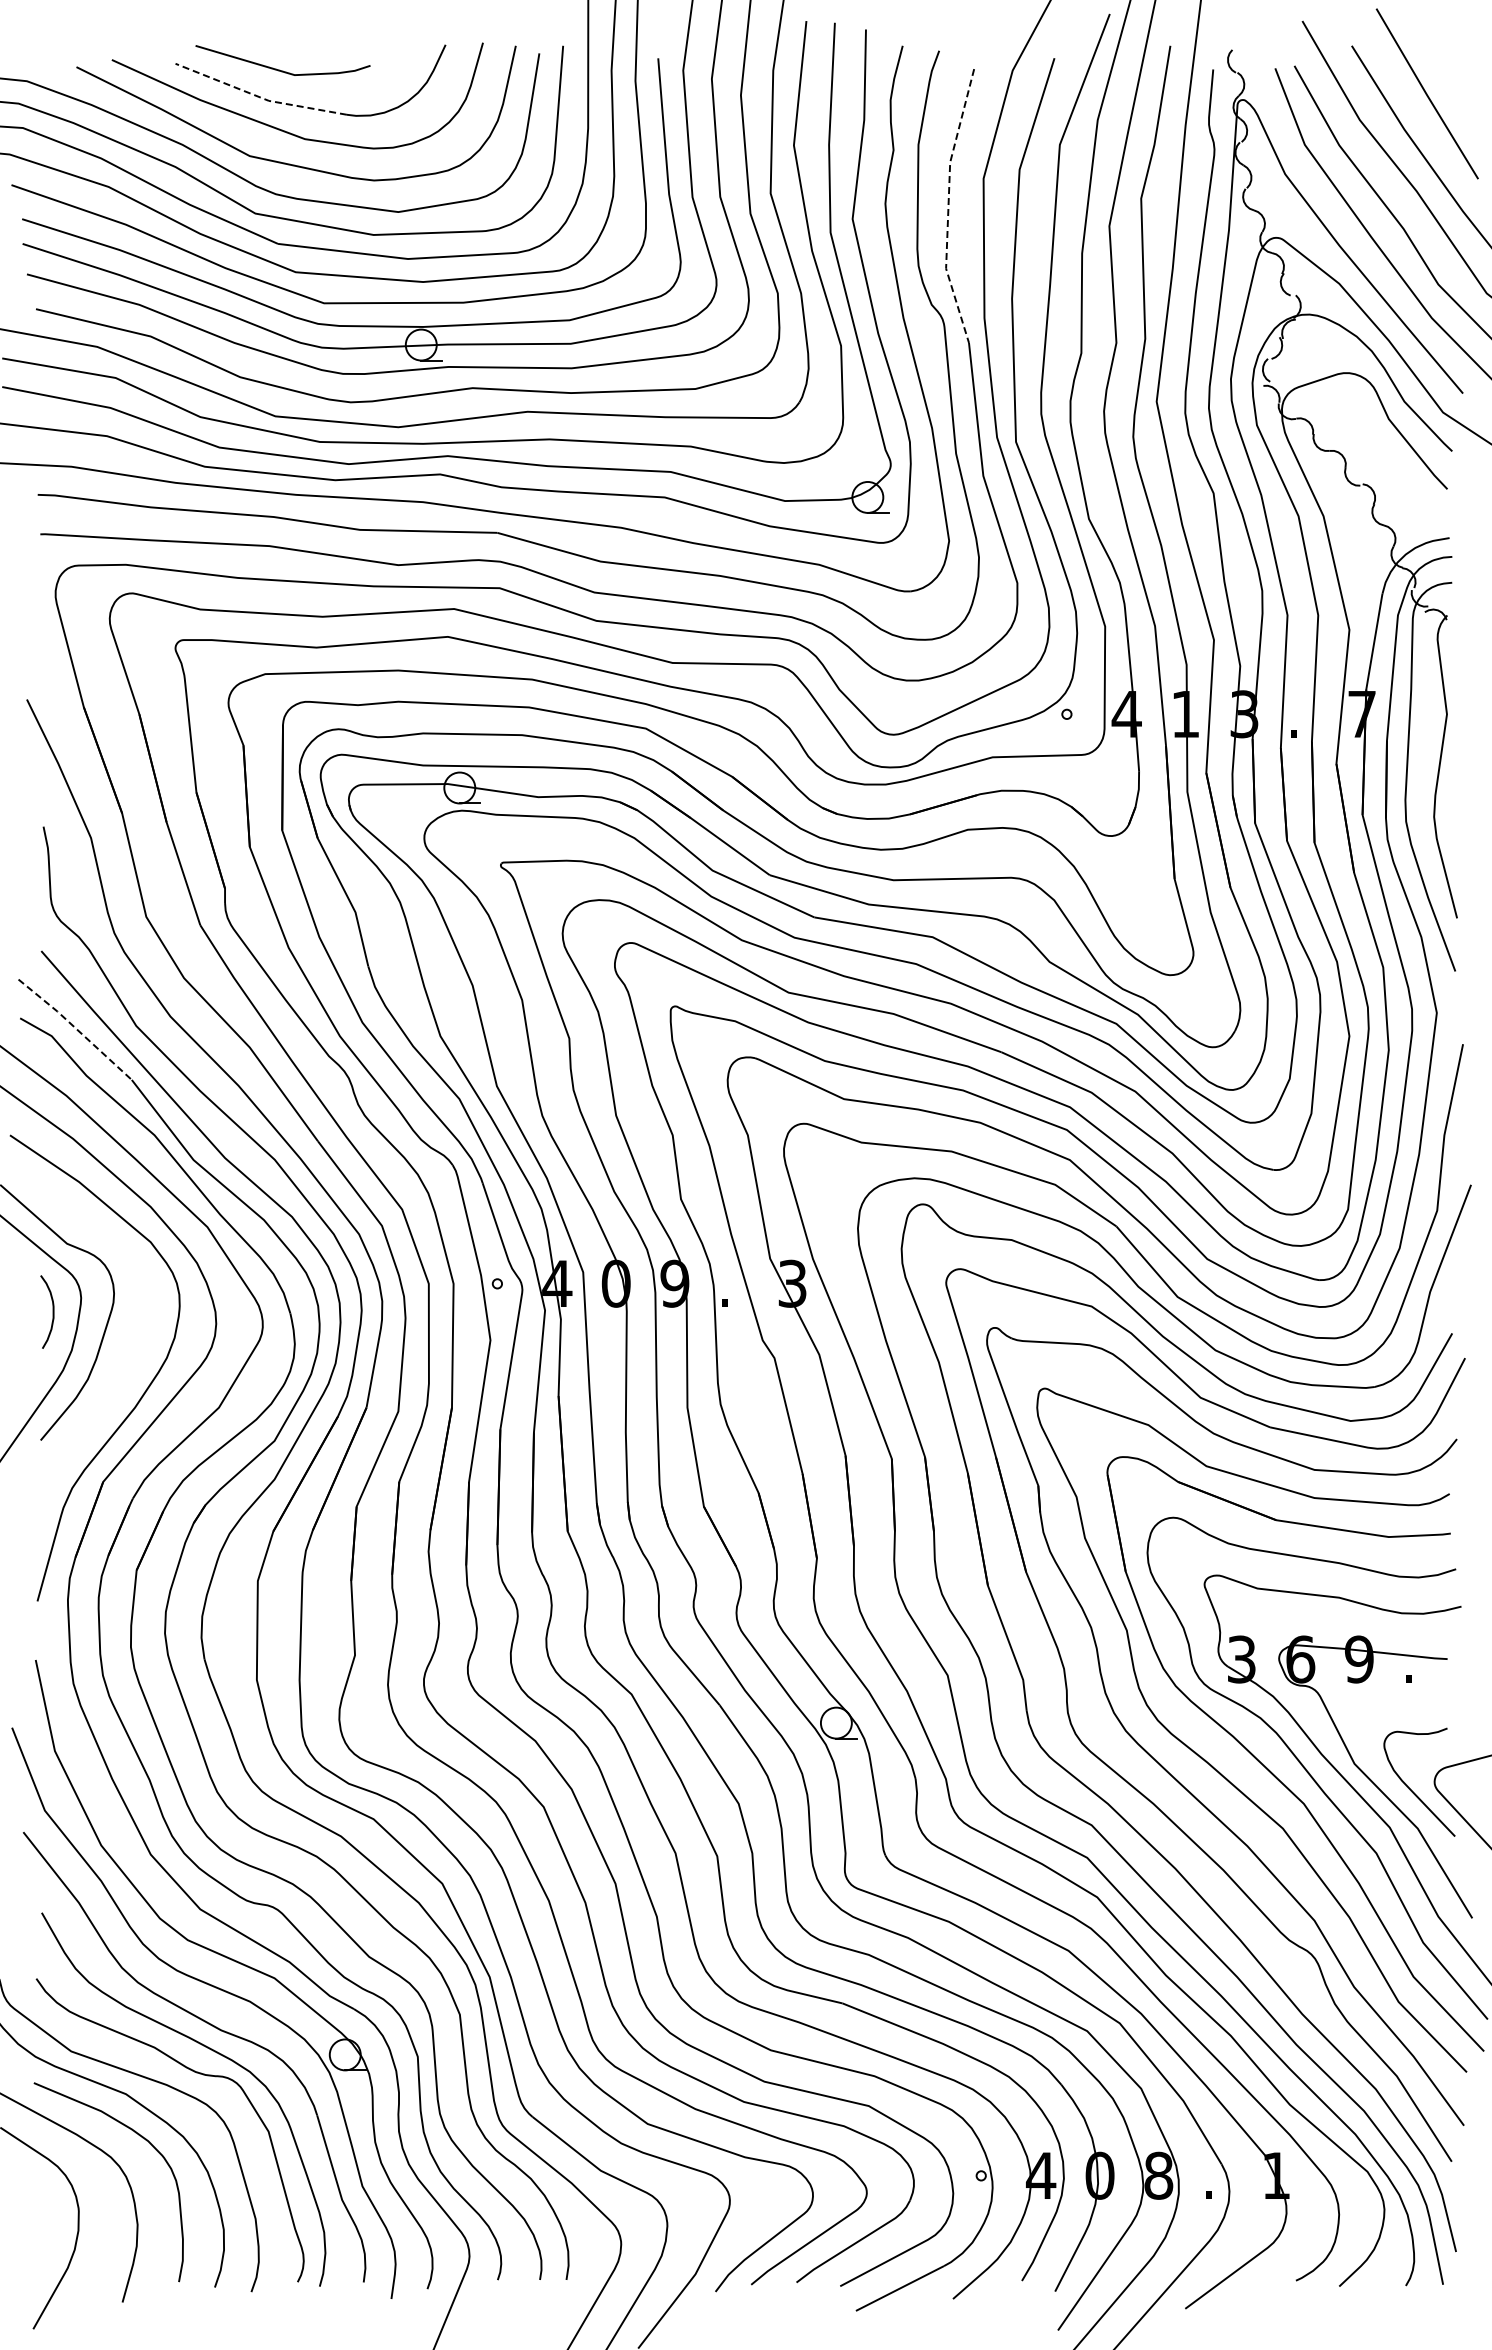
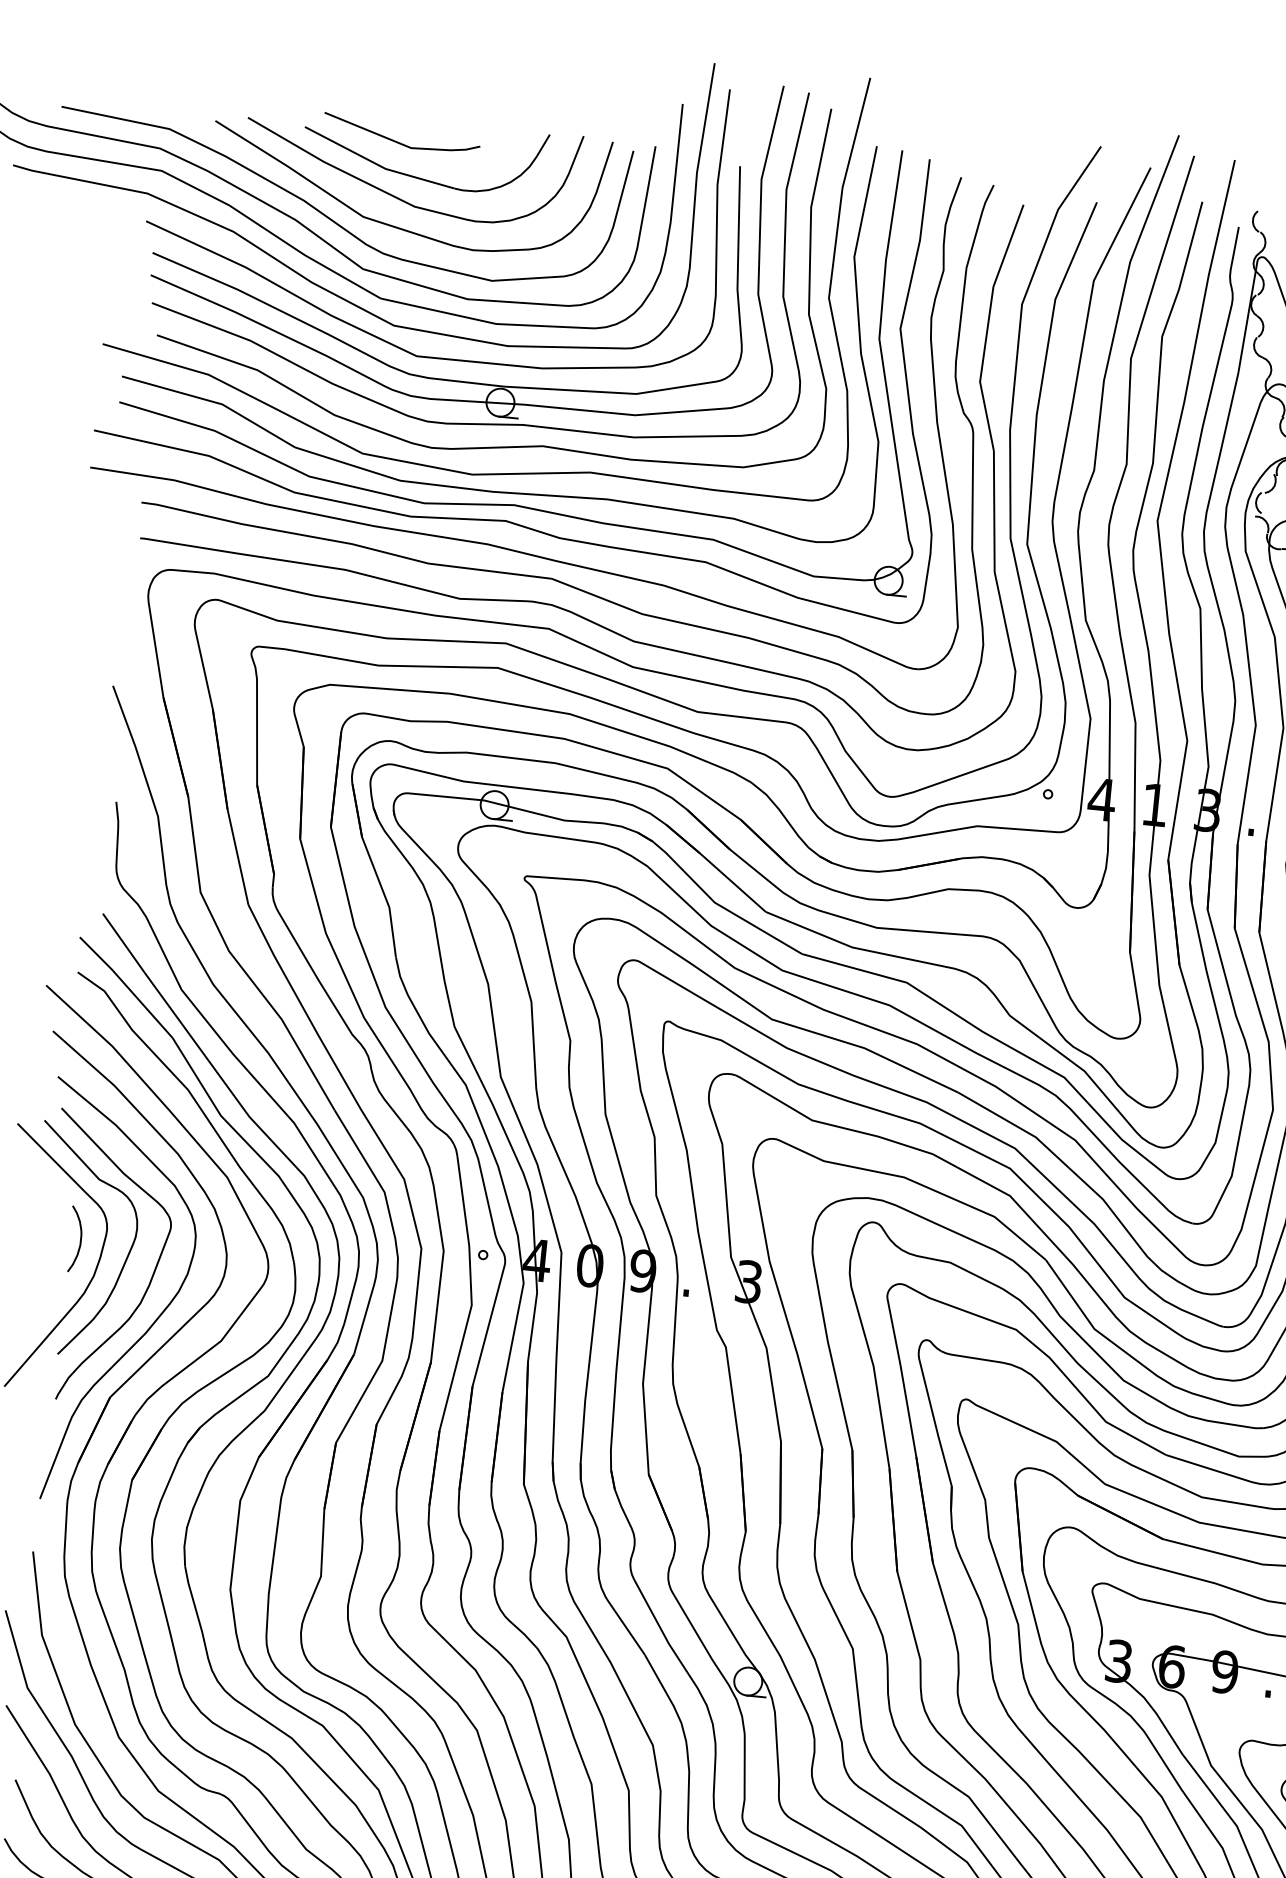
line: (259, 97) -> (377, 165), dashed -> solid
line: (948, 206) -> (987, 326), dashed -> solid
line: (75, 1028) -> (126, 986), dashed -> solid
part: (135, 1343) -> (151, 1275), added

